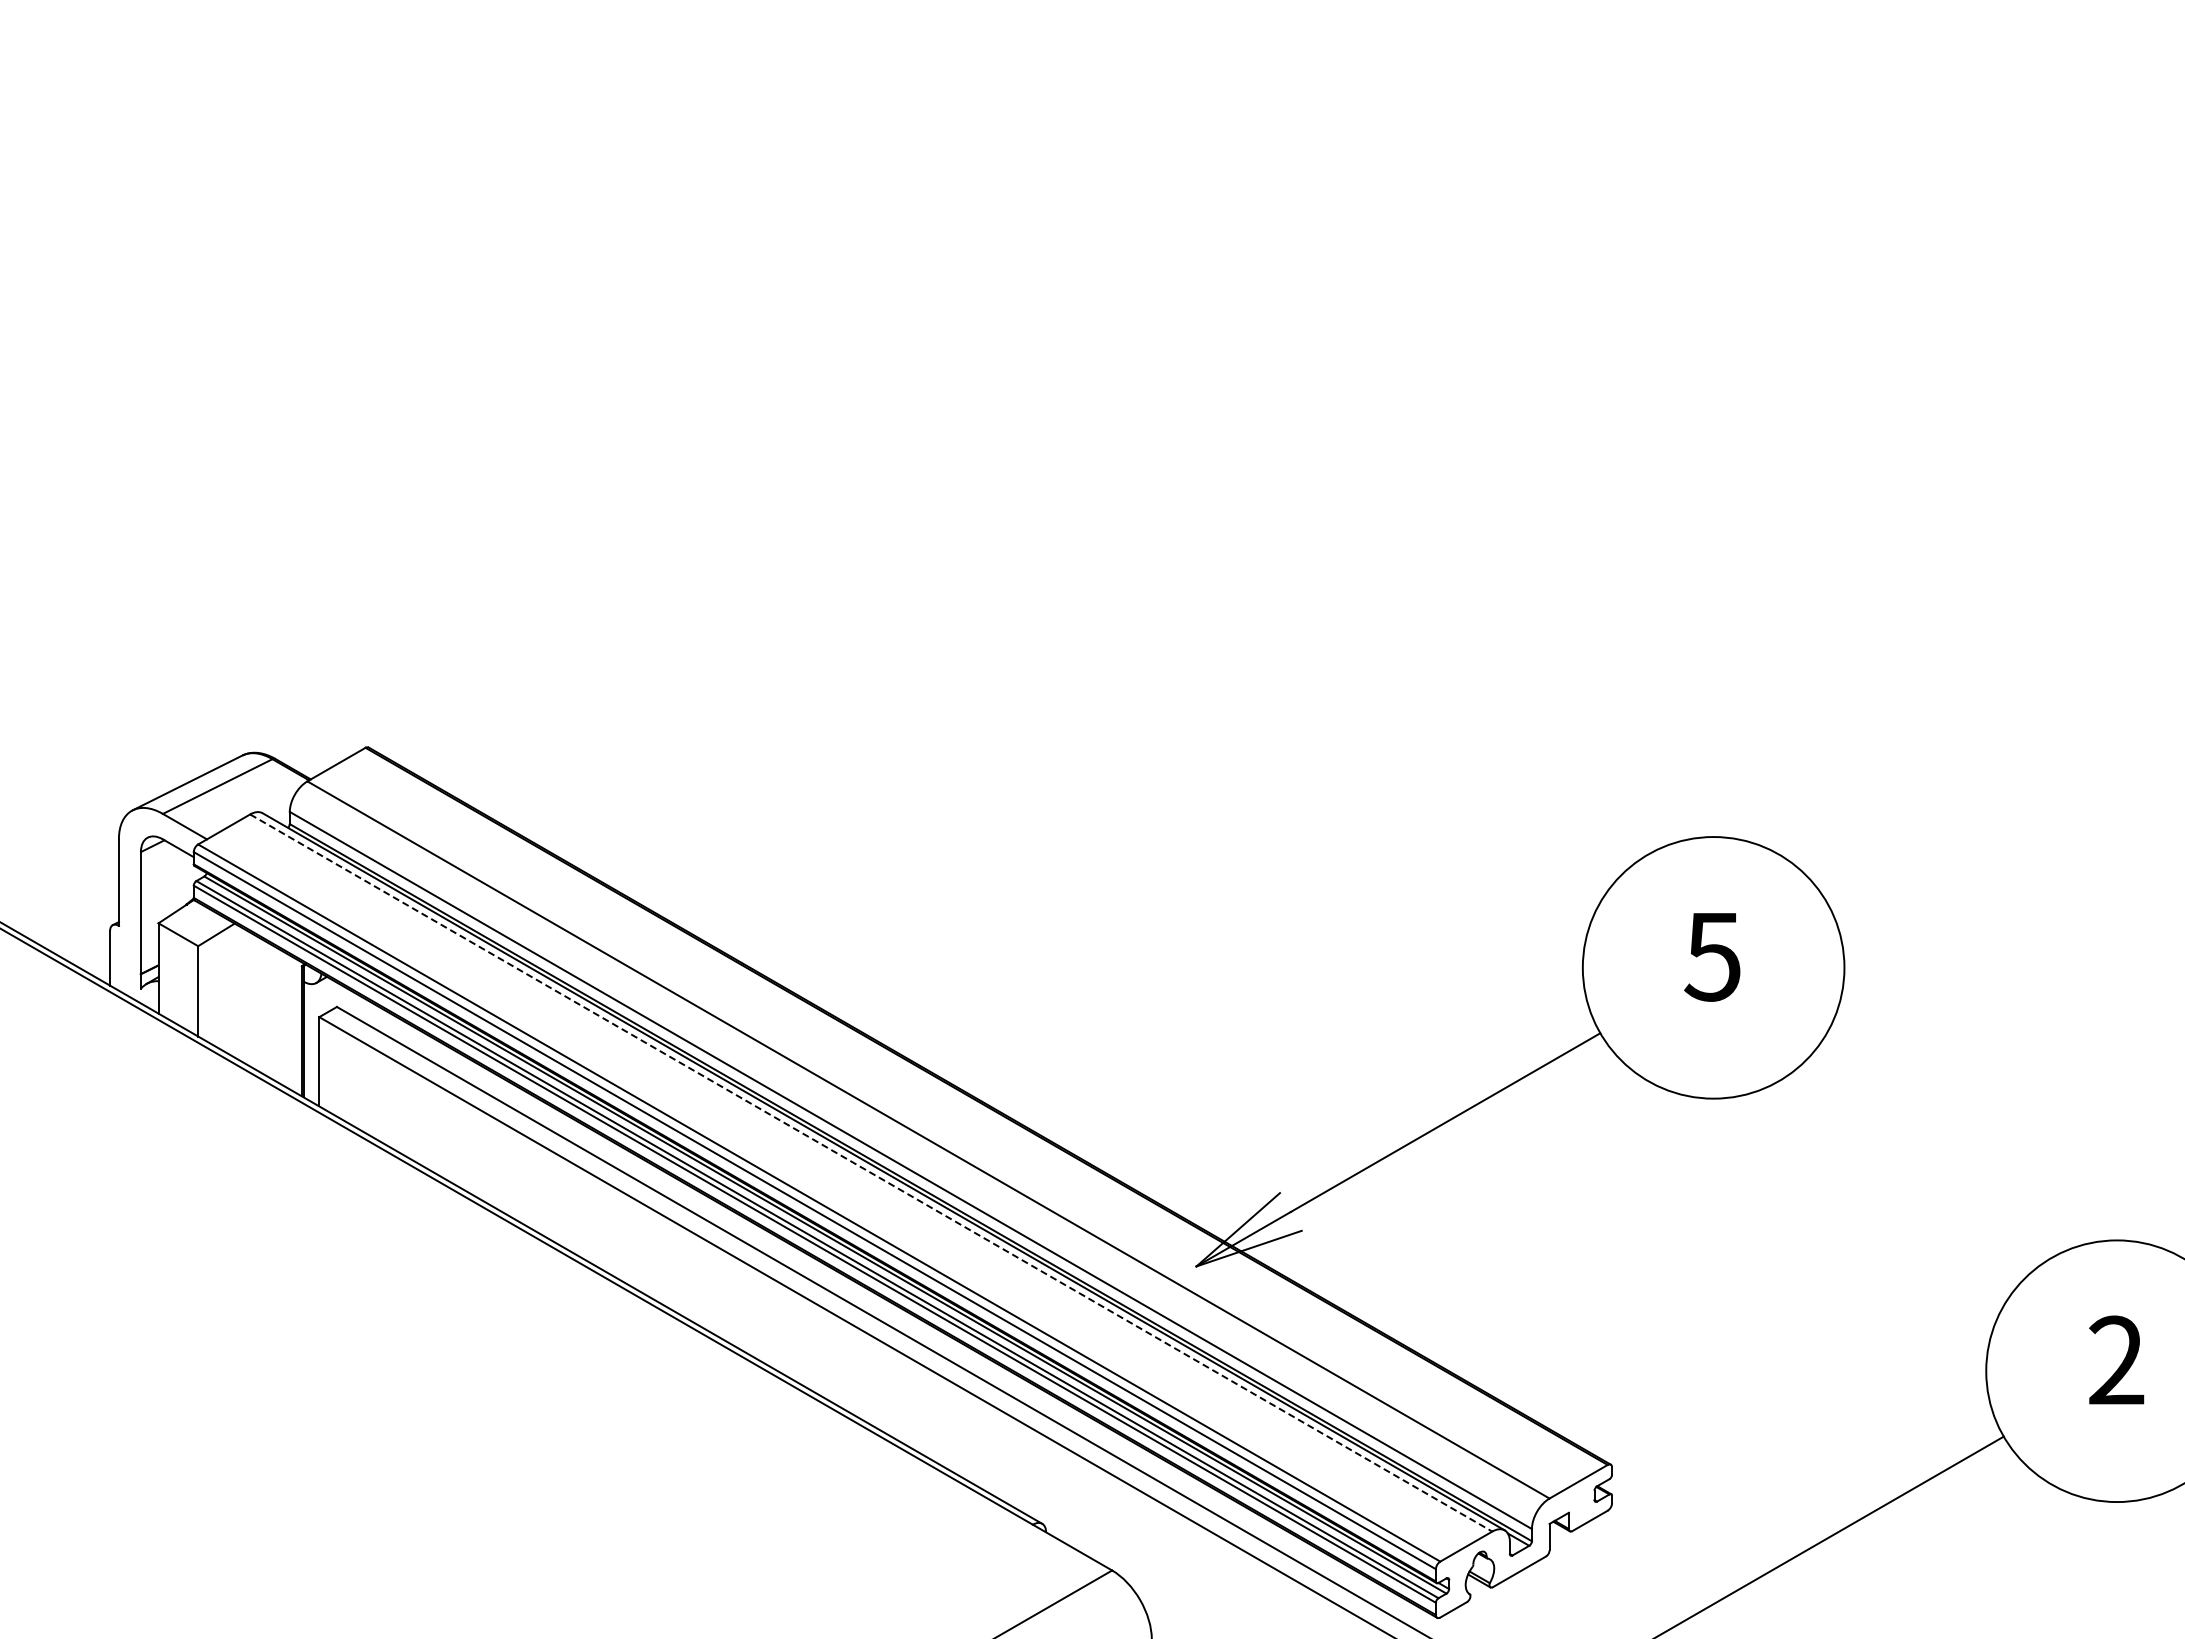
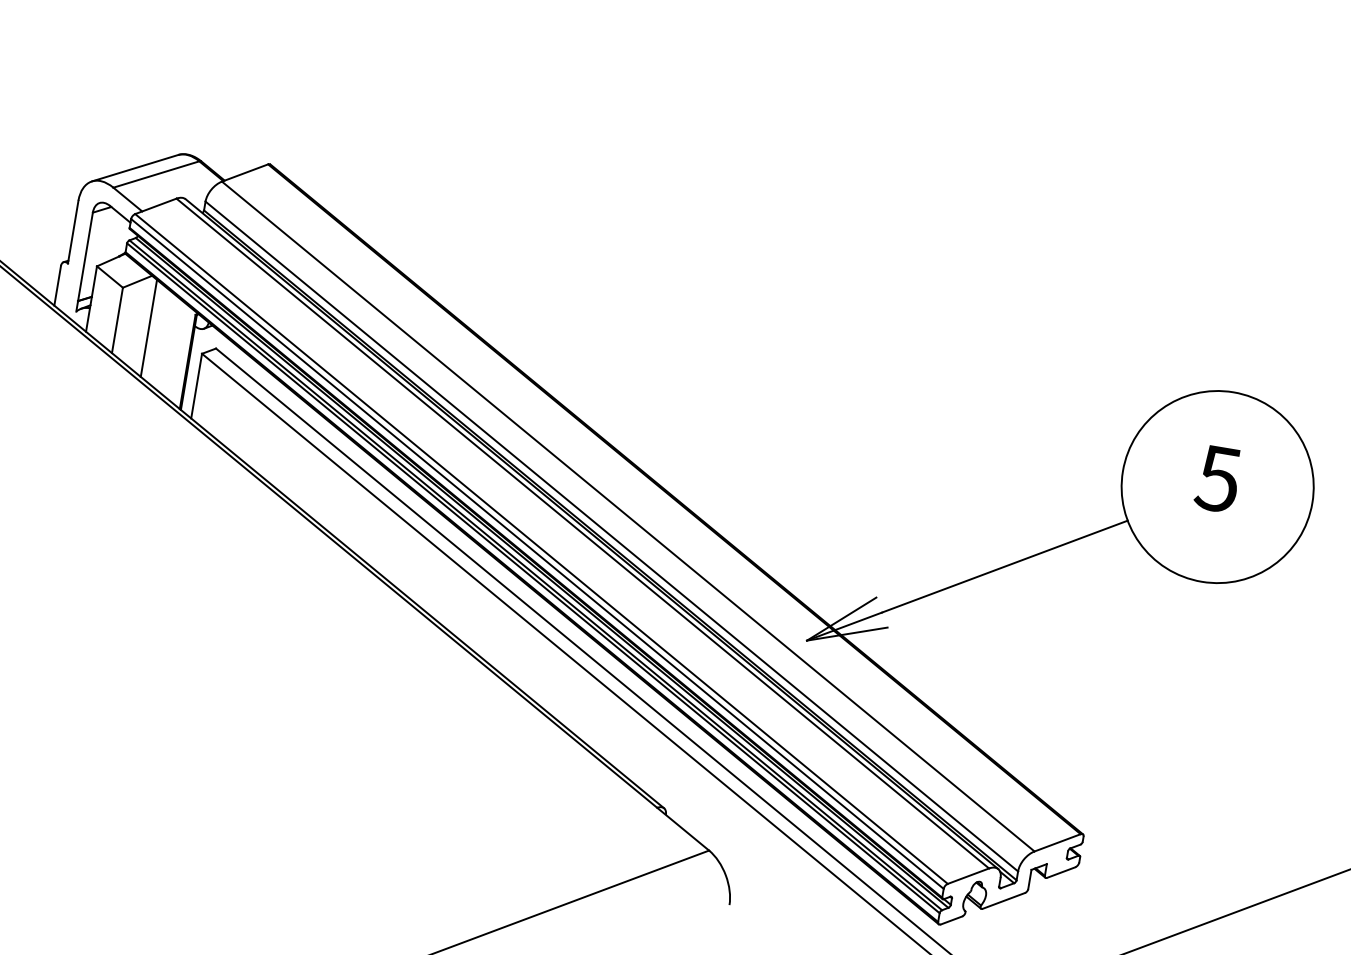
line: (242, 994) -> (149, 328), added
line: (871, 1173) -> (582, 533), dashed -> solid

